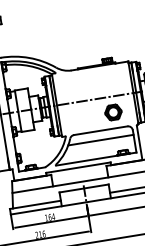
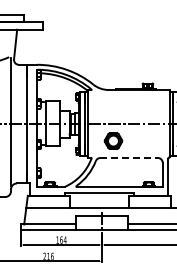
part: (113, 111) -> (113, 140), moved
line: (101, 130) -> (129, 157), solid -> dashed
line: (100, 139) -> (127, 167), removed

